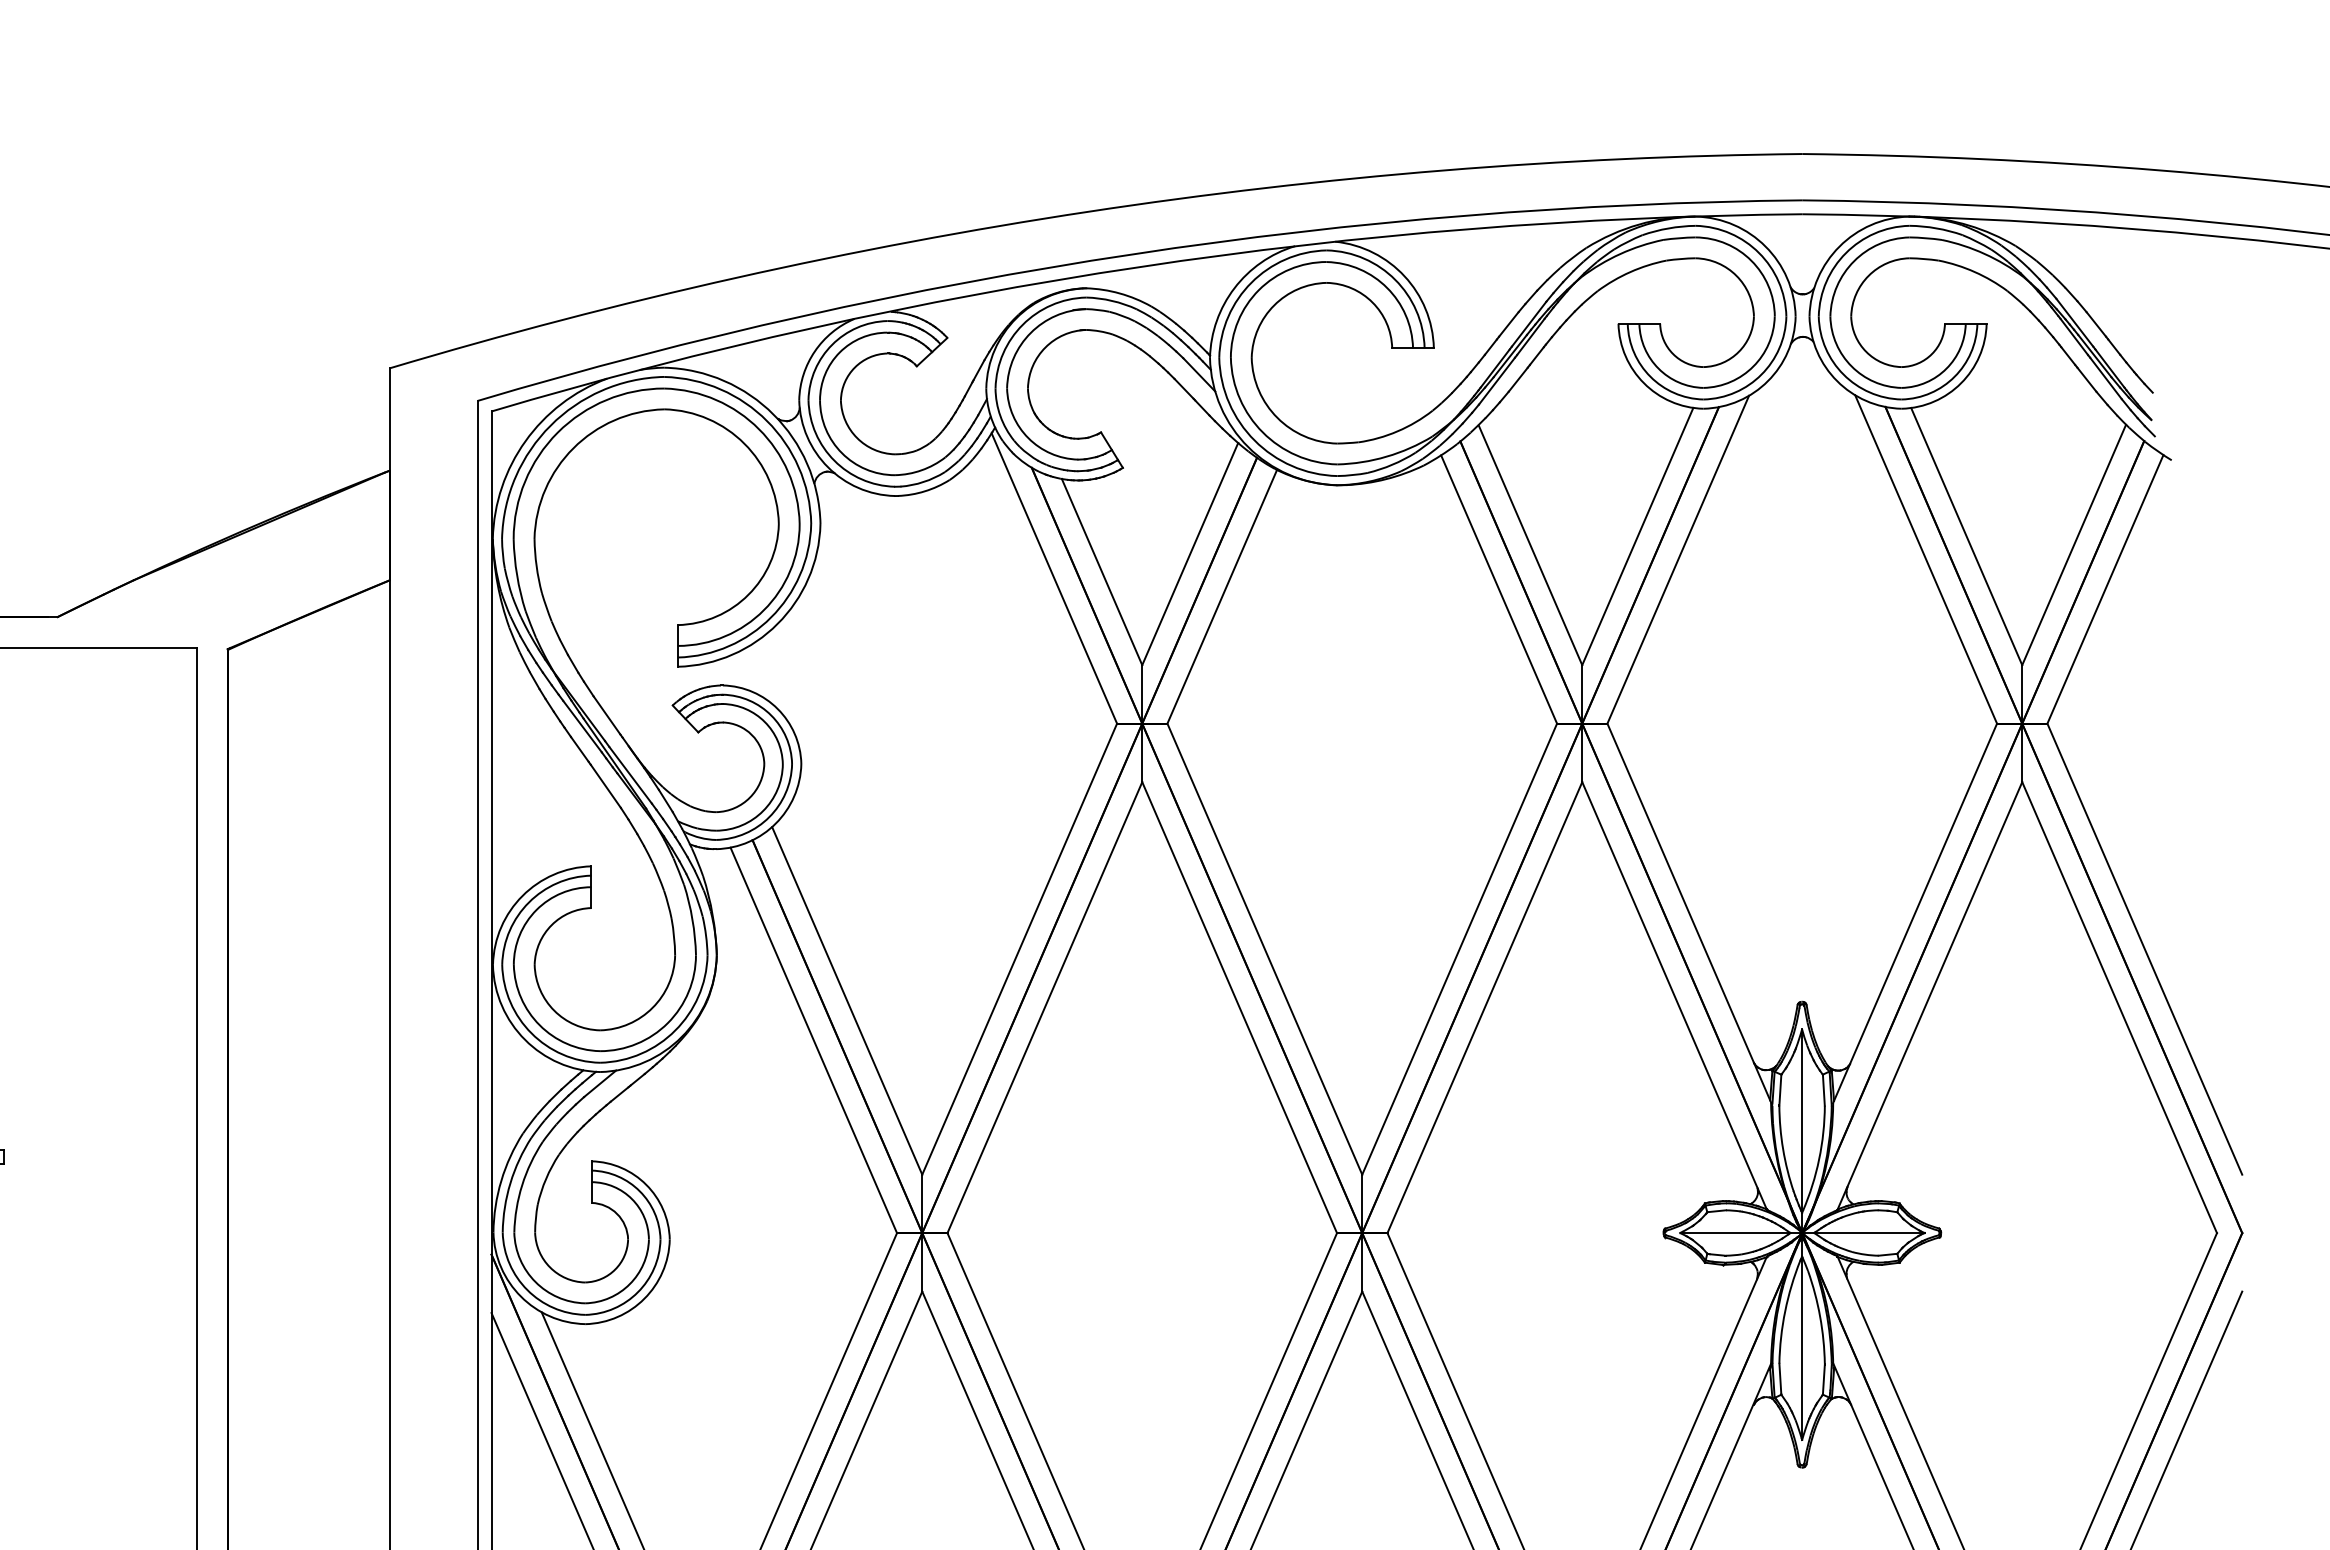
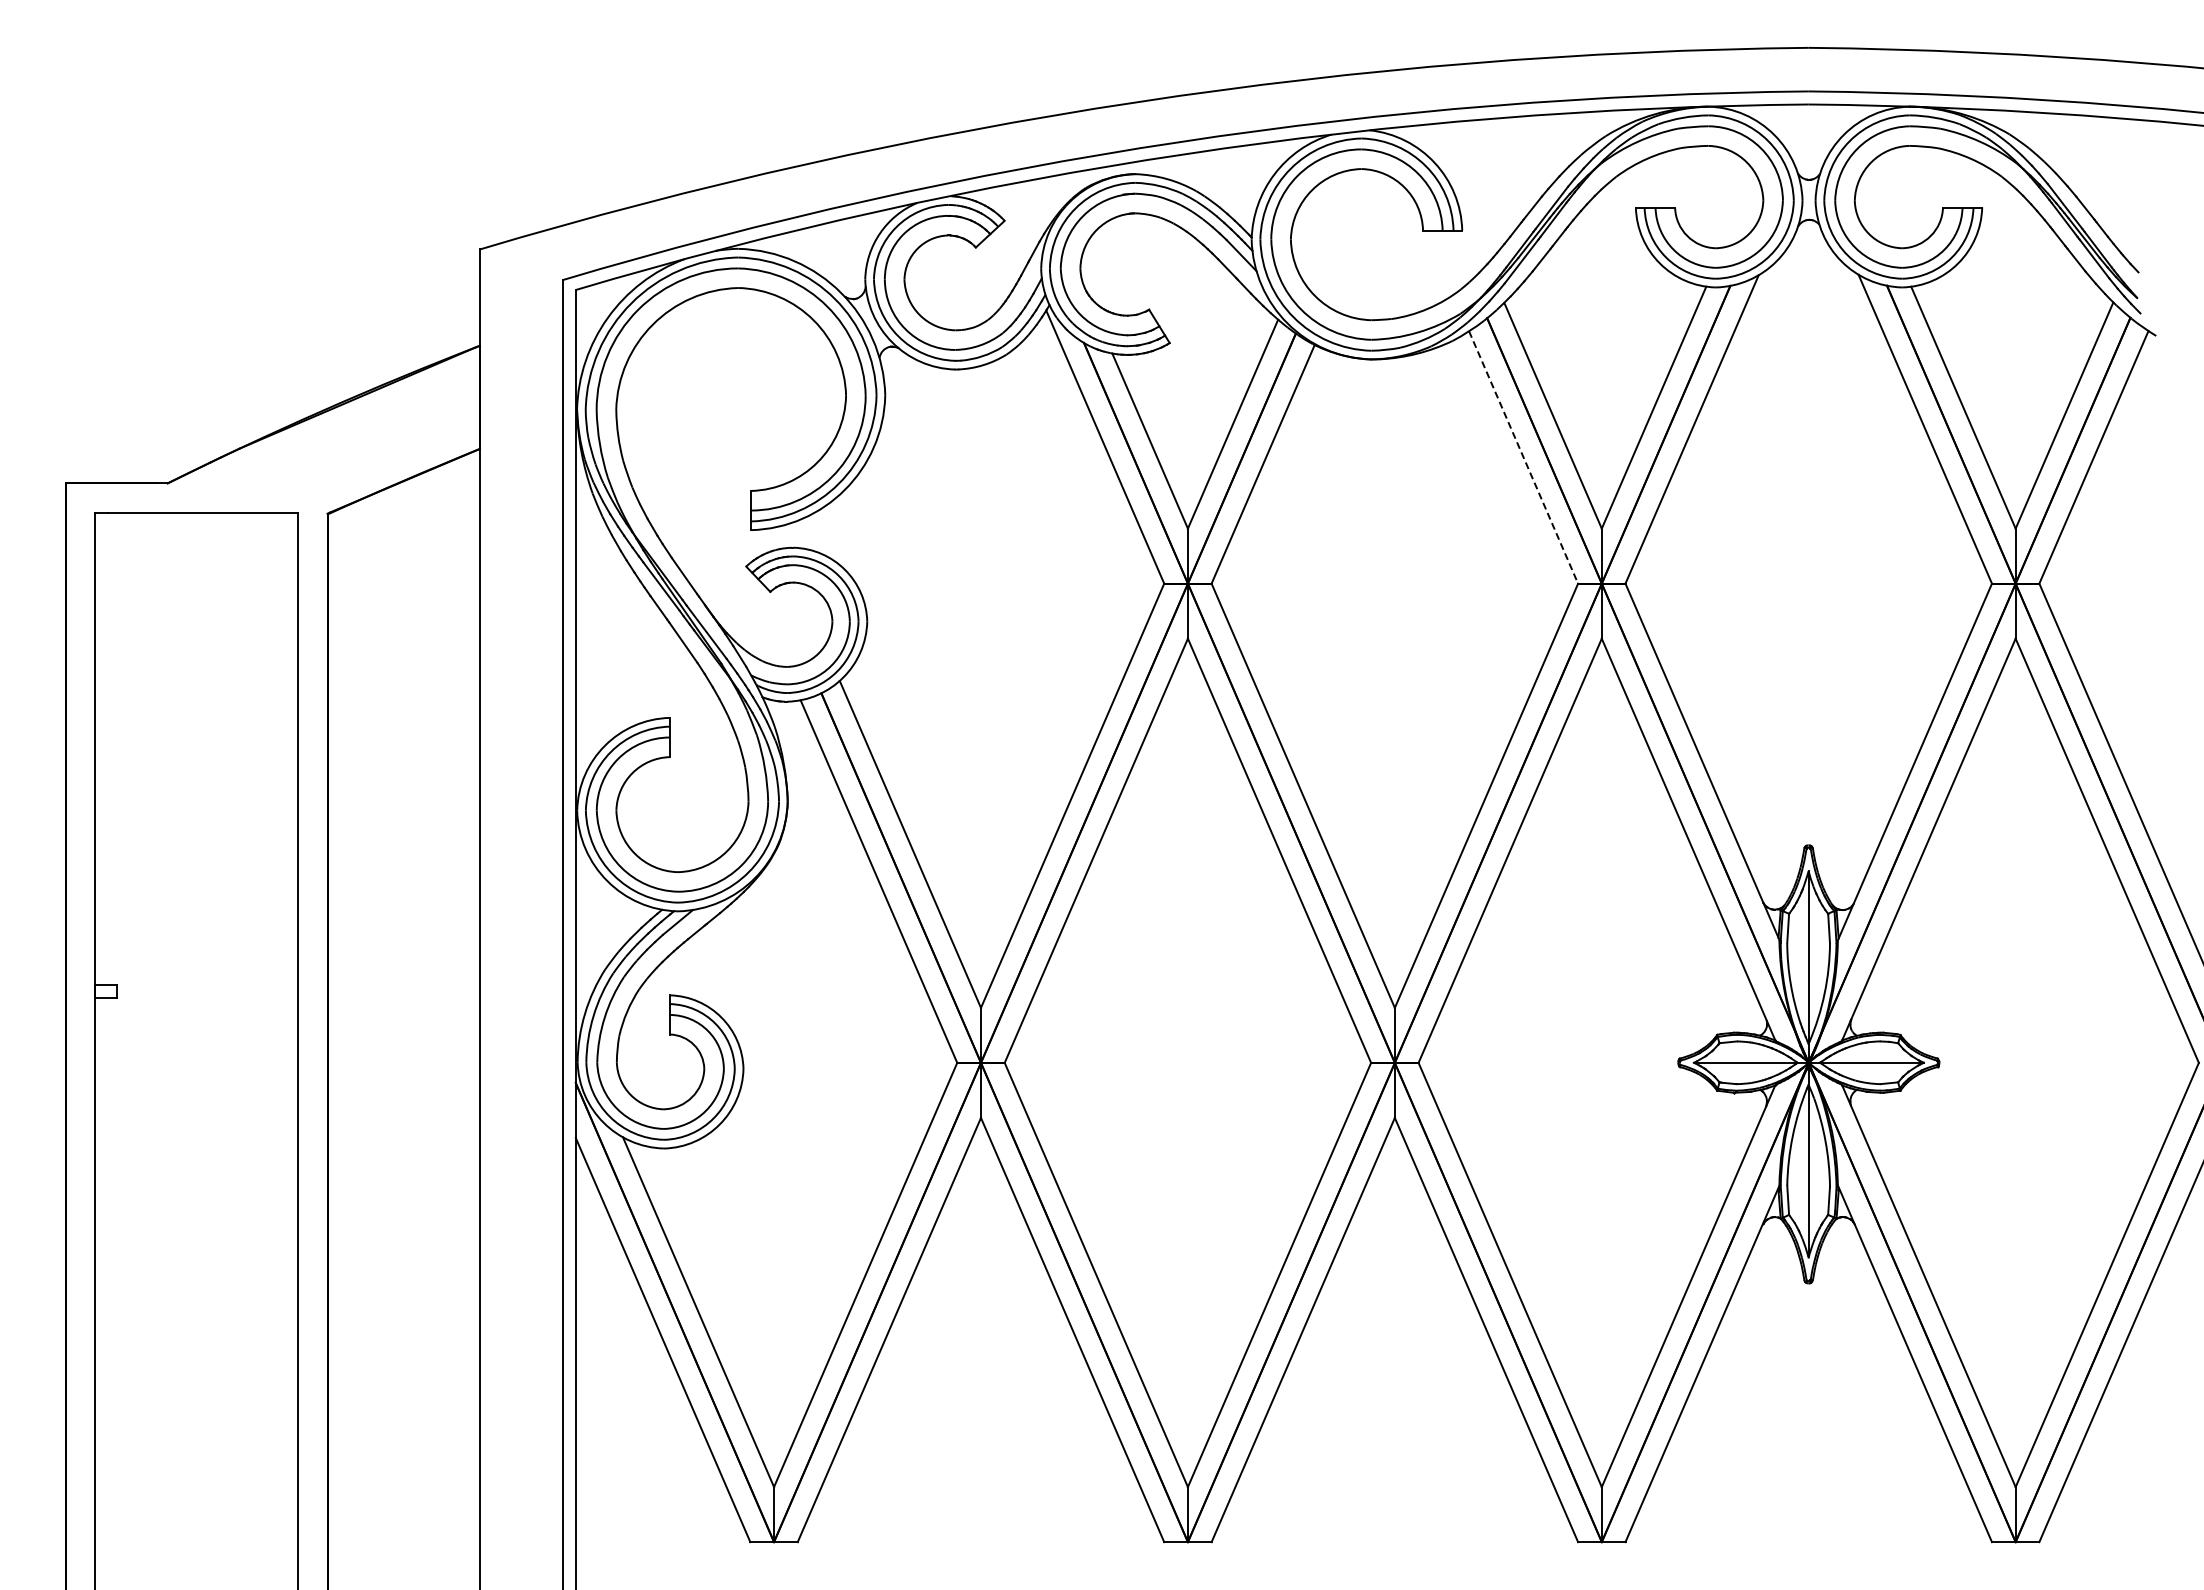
line: (1499, 589) -> (1523, 457), solid -> dashed

